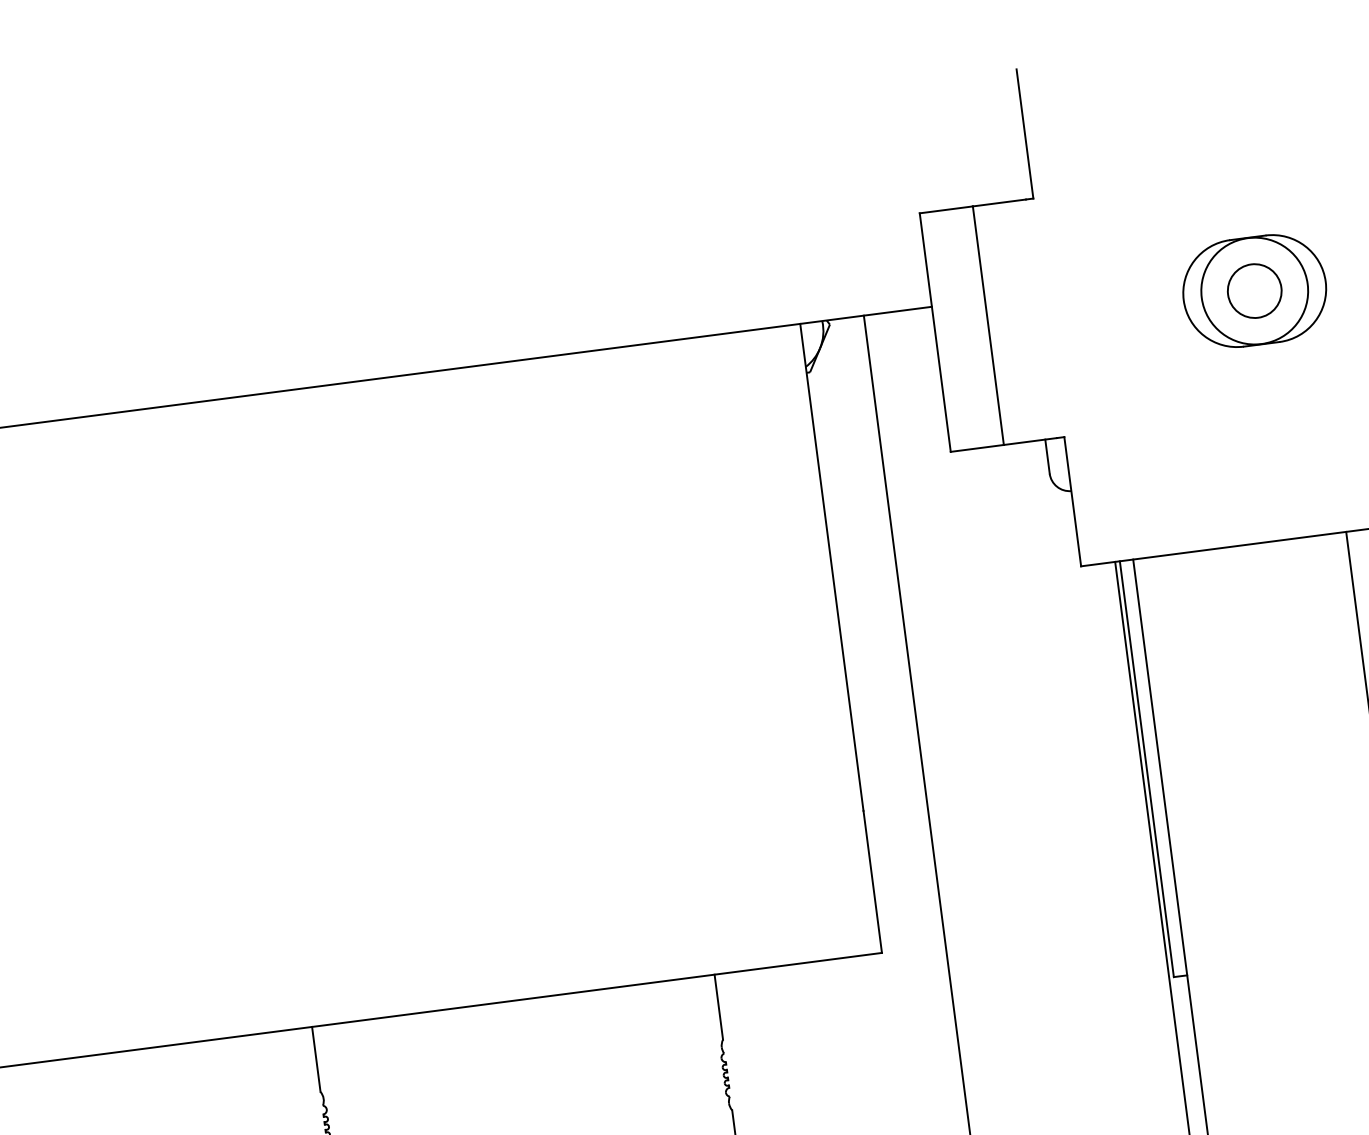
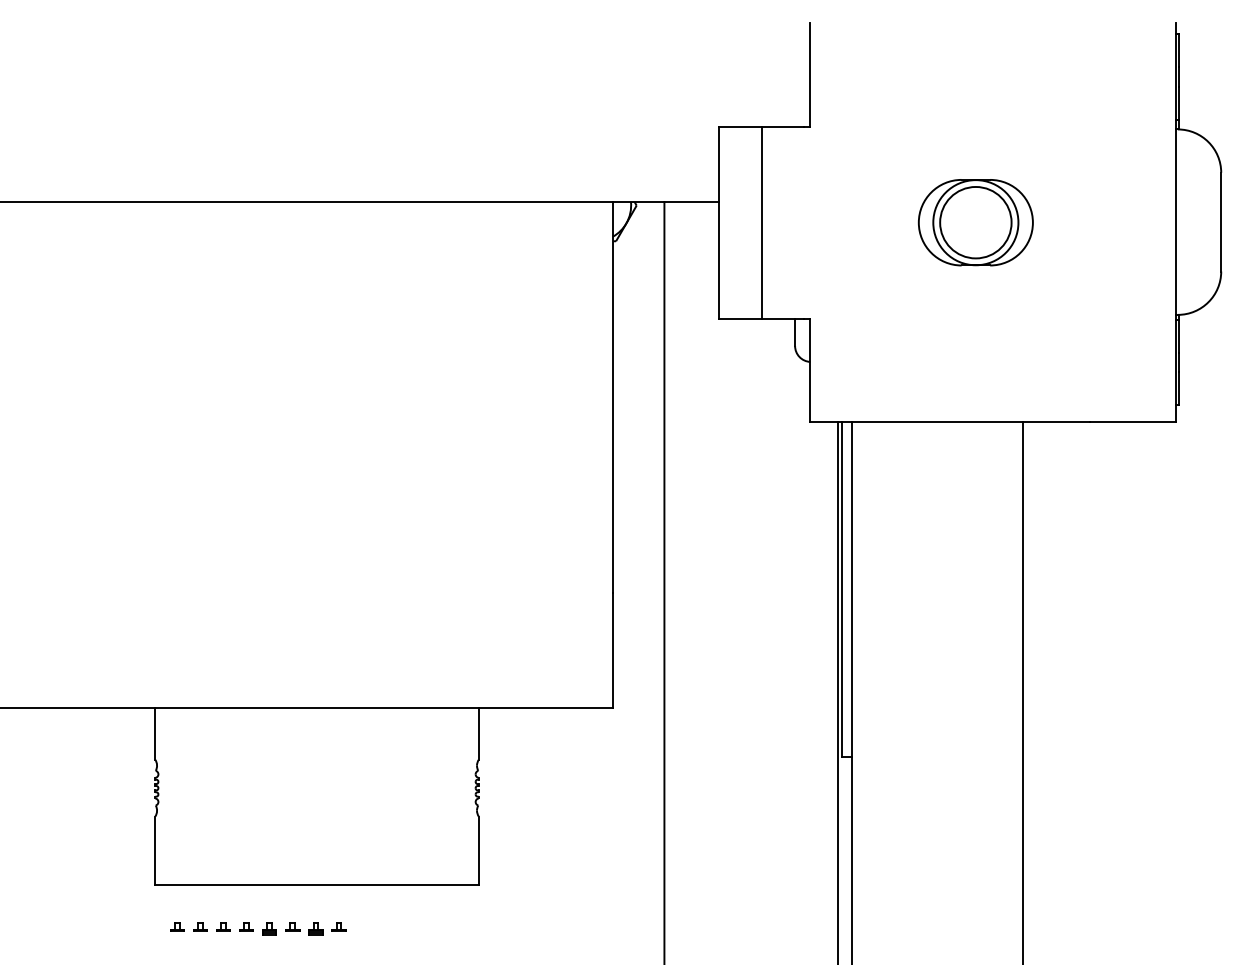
circle: (1254, 290) -> (975, 222), size x1.67

